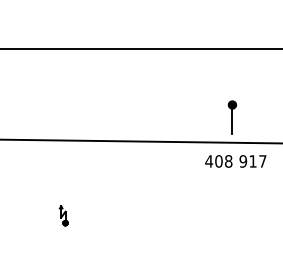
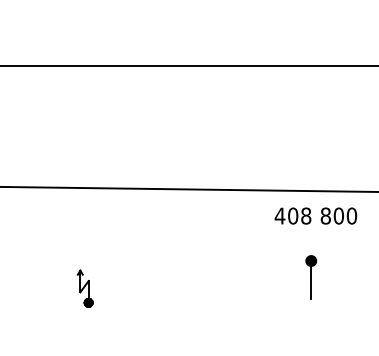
part: (231, 117) -> (309, 277), moved
text: (252, 161) -> (338, 216), 917 -> 800
part: (63, 215) -> (85, 288), size x1.43

